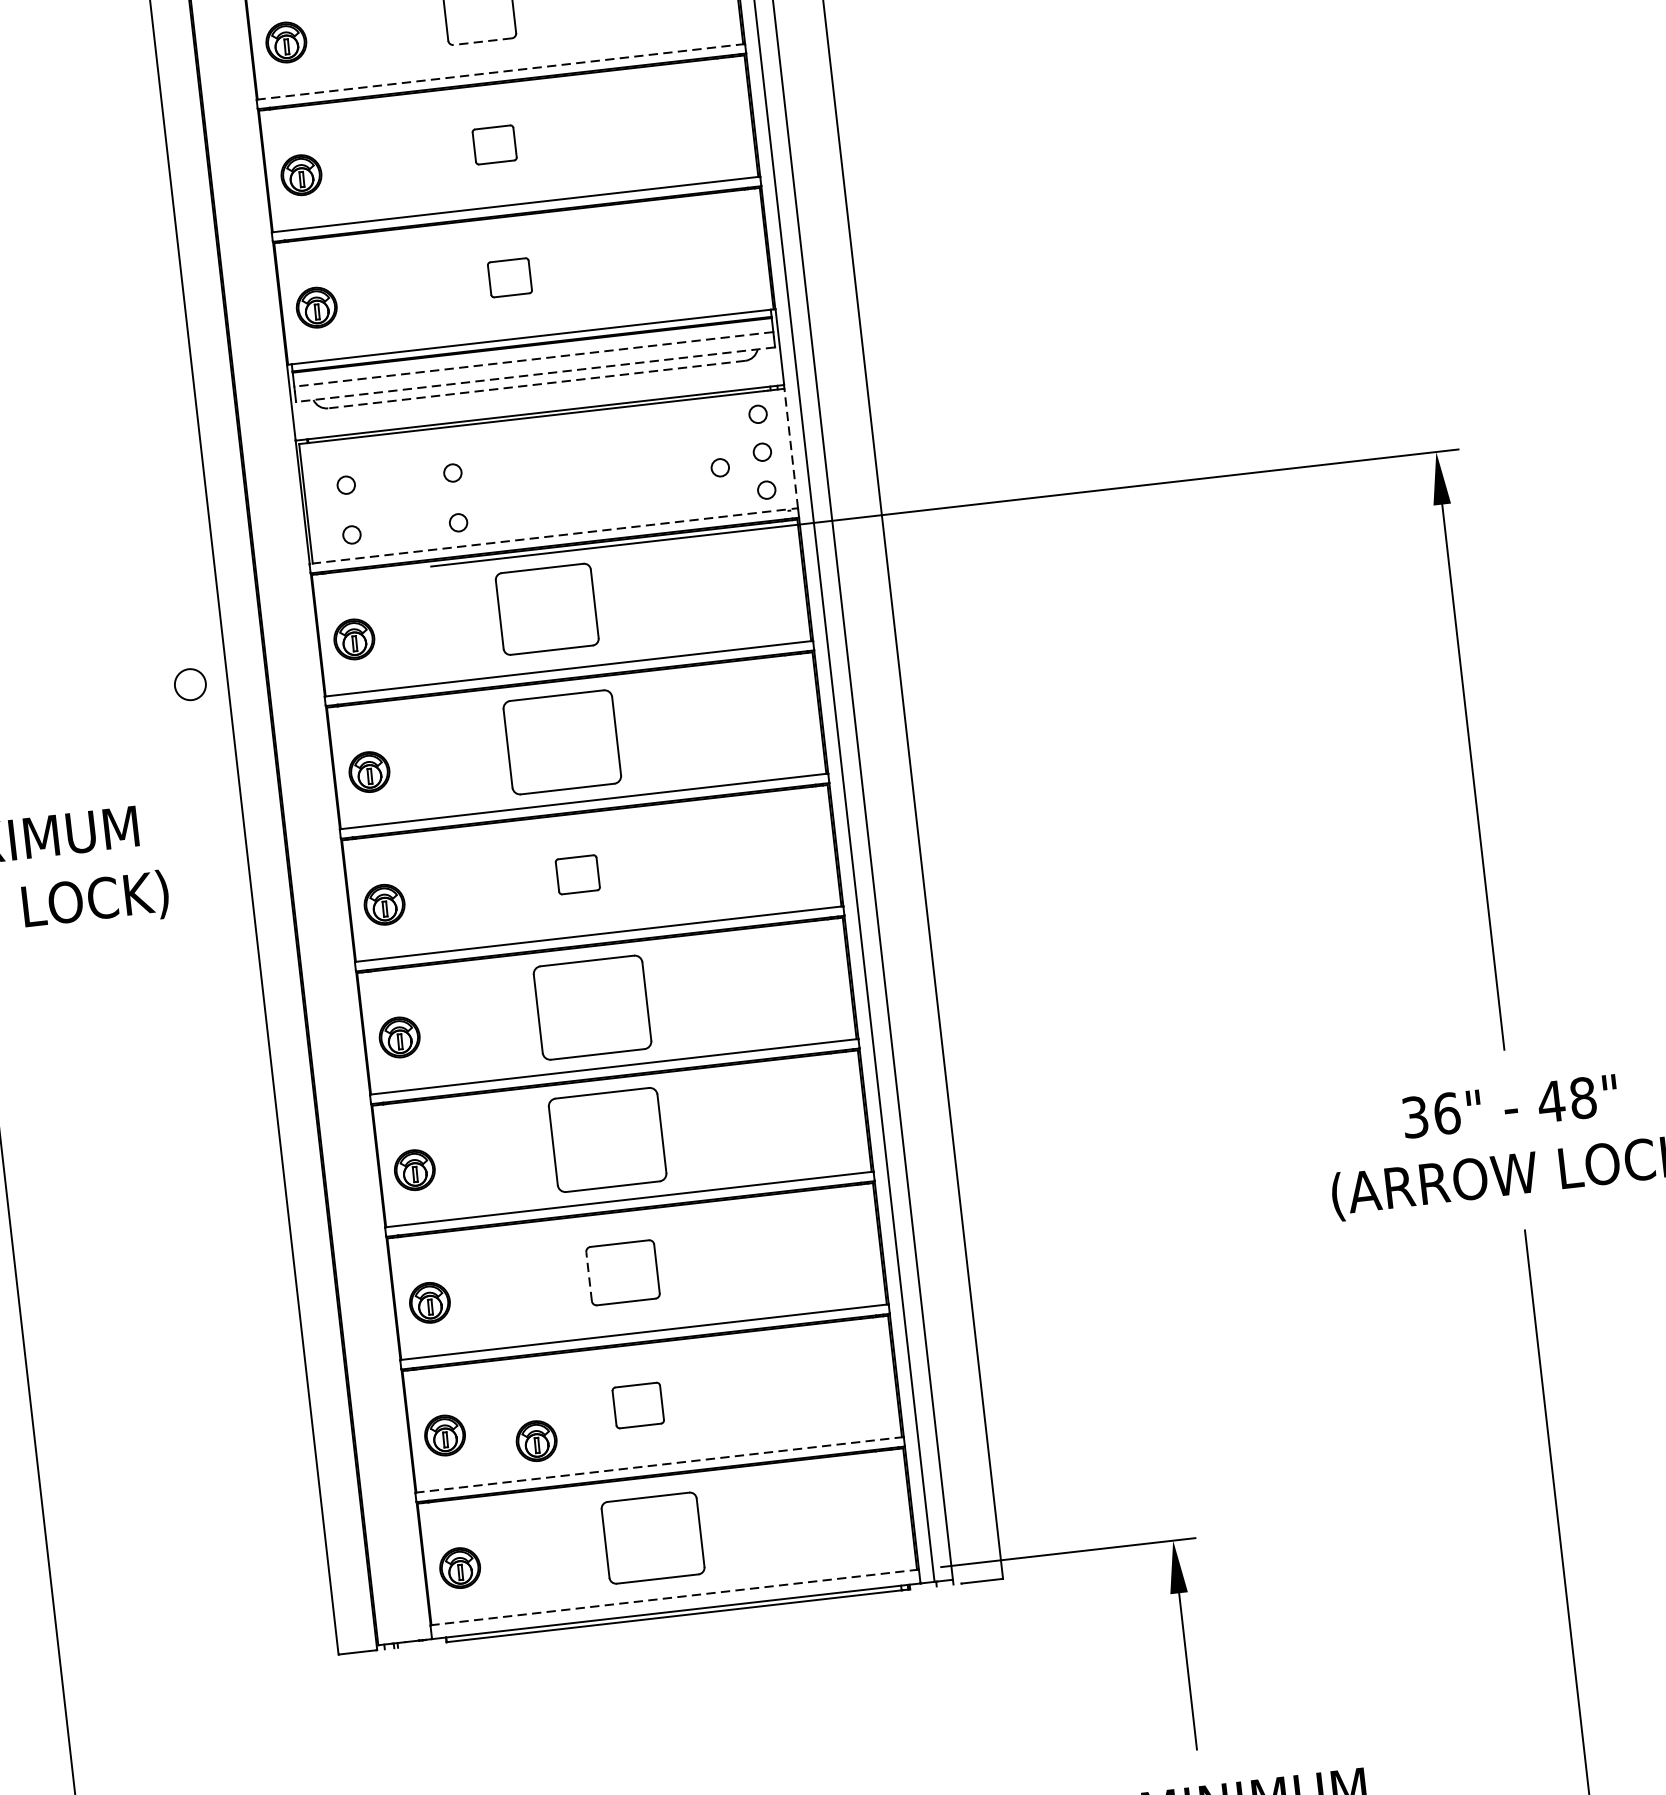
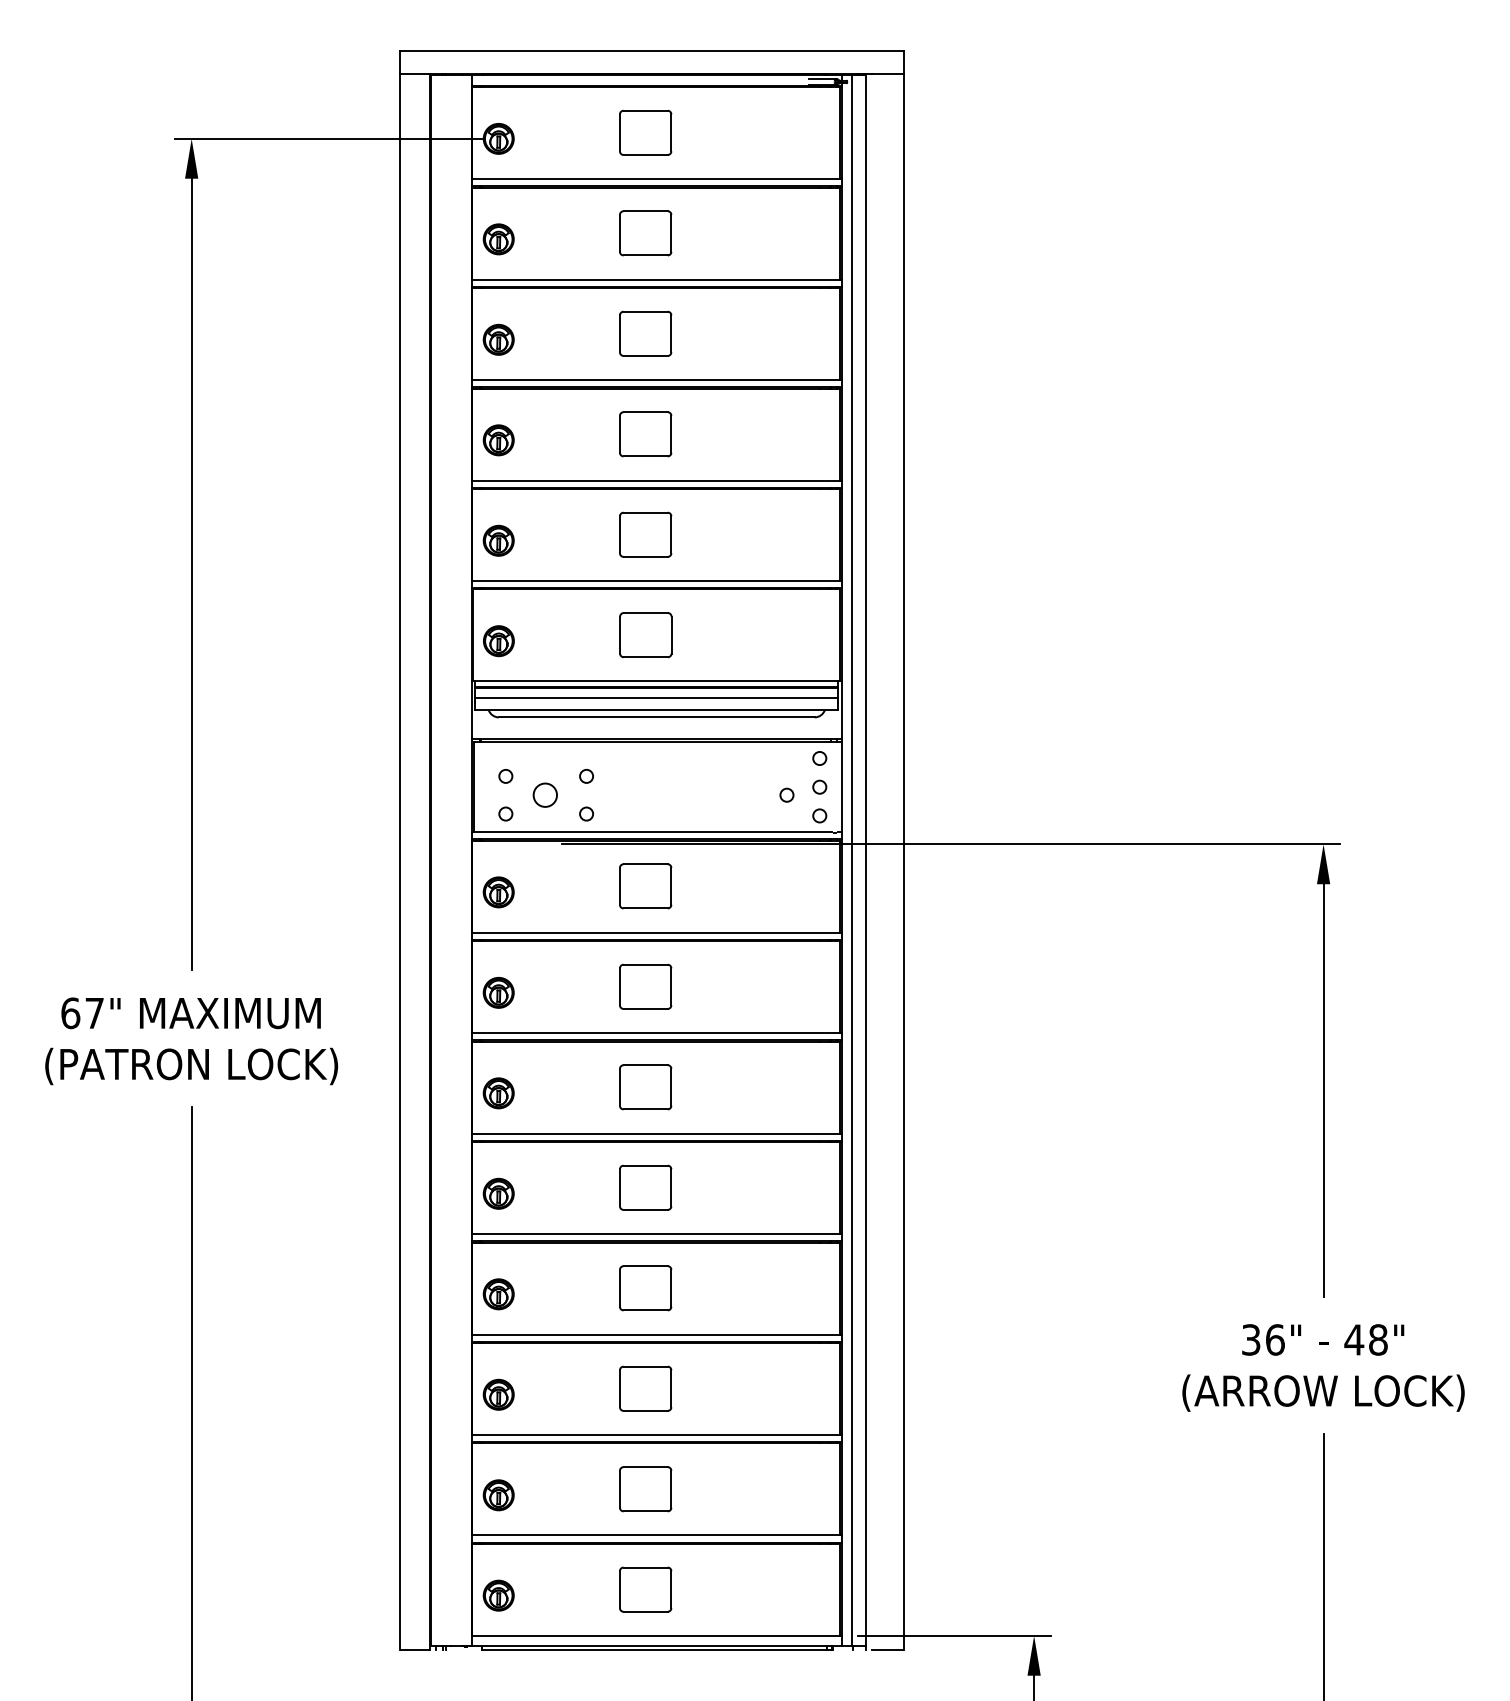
line: (482, 41) -> (645, 456), dashed -> solid
line: (500, 71) -> (656, 480), dashed -> solid
part: (494, 144) -> (645, 534), size x1.67
part: (509, 278) -> (645, 635), size x1.67
line: (533, 359) -> (656, 698), dashed -> solid
line: (535, 374) -> (656, 709), dashed -> solid
line: (536, 384) -> (656, 717), dashed -> solid
line: (790, 446) -> (841, 785), dashed -> solid
line: (547, 537) -> (651, 832), dashed -> solid
part: (547, 609) -> (645, 886), size x0.71
circle: (189, 683) -> (544, 794), moved
part: (562, 741) -> (645, 986), size x0.62
part: (577, 874) -> (645, 1087), size x1.67
part: (592, 1007) -> (645, 1187), size x0.62
part: (607, 1140) -> (645, 1288), size x0.62
line: (588, 1276) -> (619, 1388), dashed -> solid
part: (637, 1405) -> (645, 1489), size x1.43
part: (536, 1441) -> (566, 1507), removed
line: (659, 1464) -> (656, 1535), dashed -> solid
part: (653, 1537) -> (645, 1589), size x0.71
line: (674, 1596) -> (656, 1635), dashed -> solid

